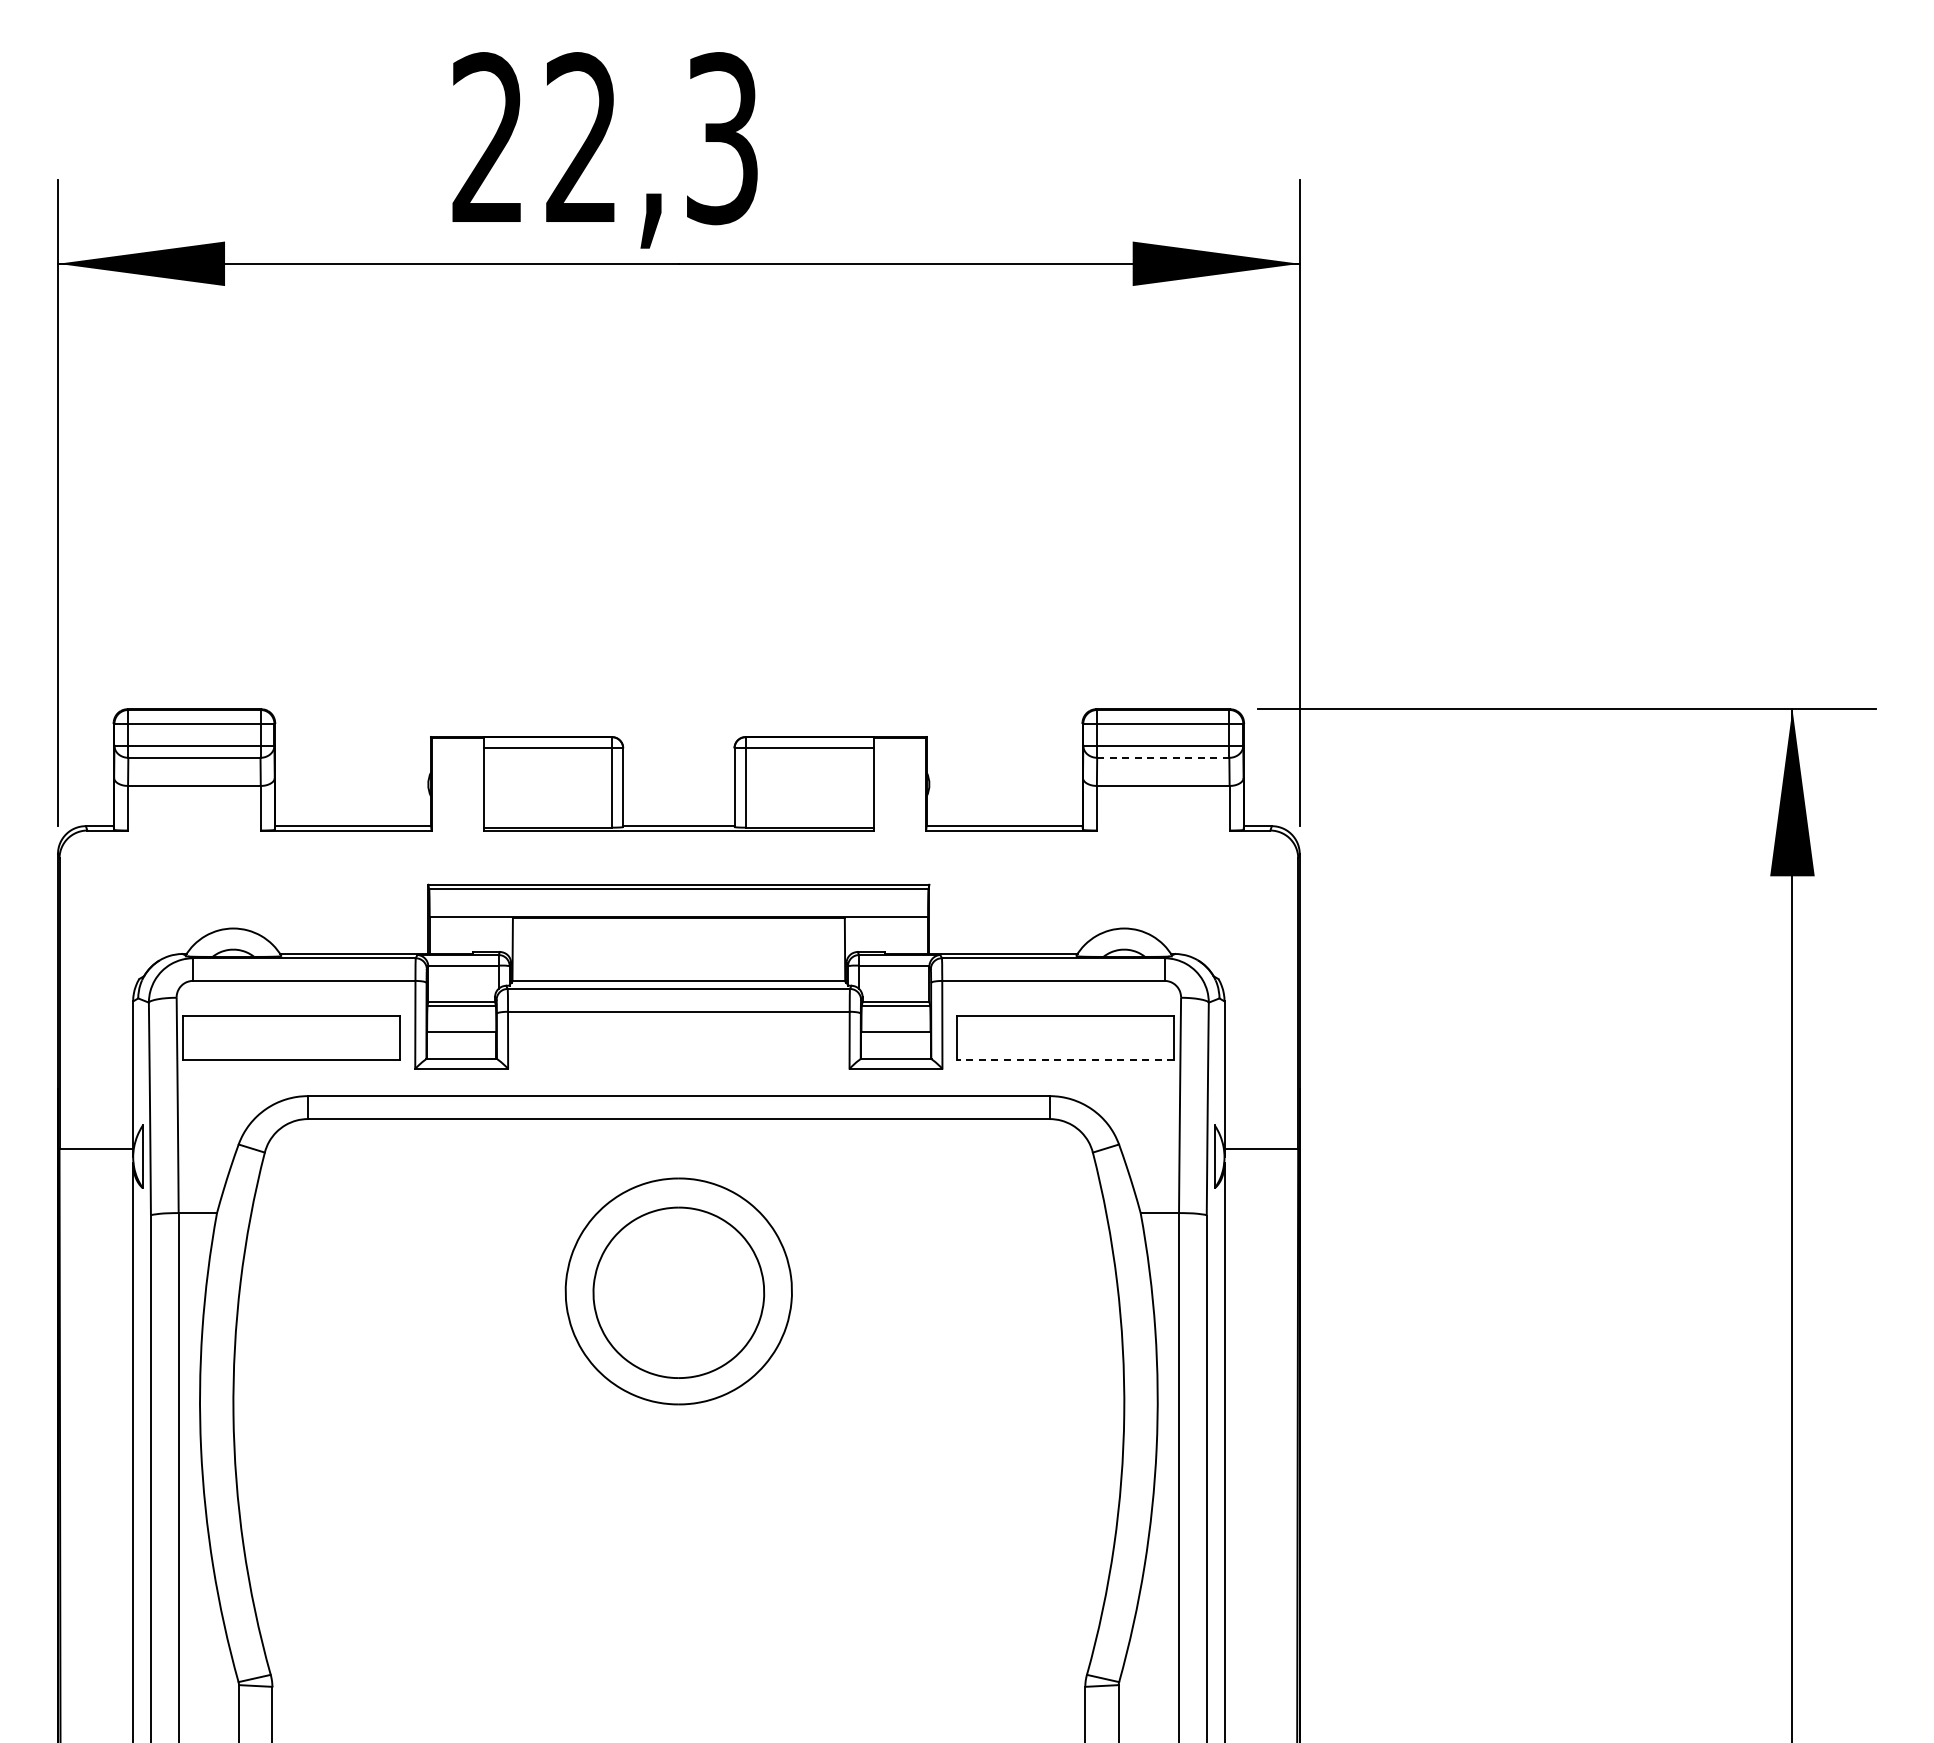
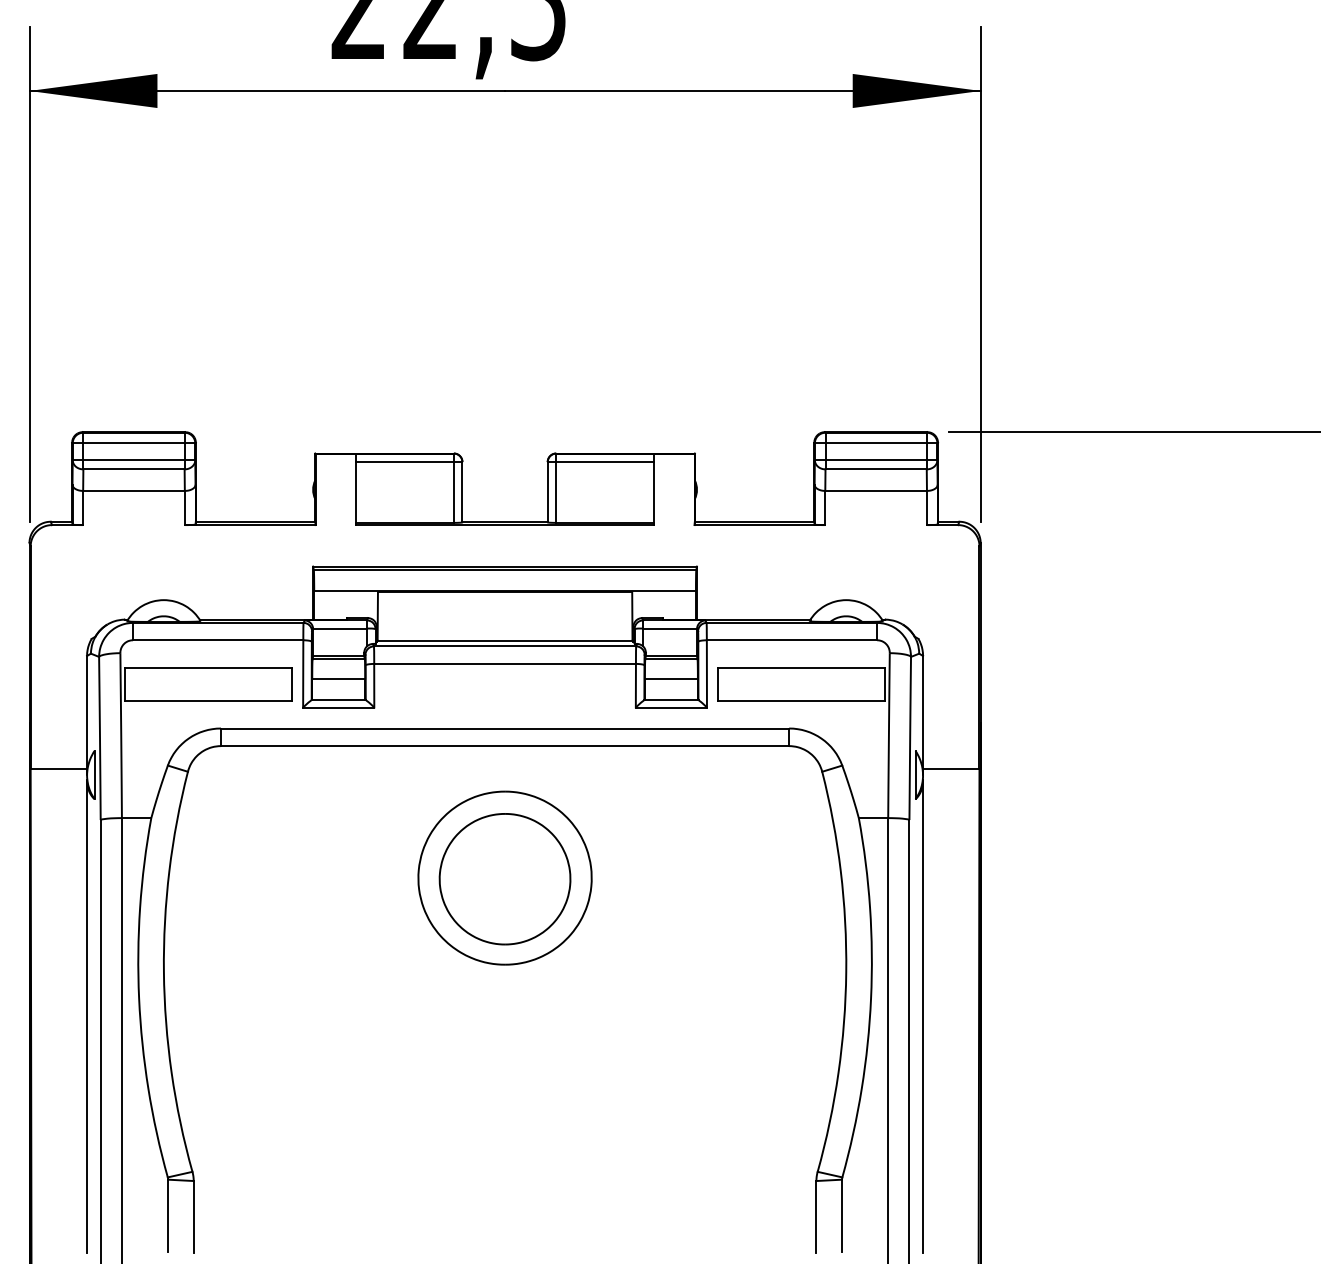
line: (1163, 757) -> (876, 469), dashed -> solid
line: (1065, 1060) -> (801, 701), dashed -> solid

